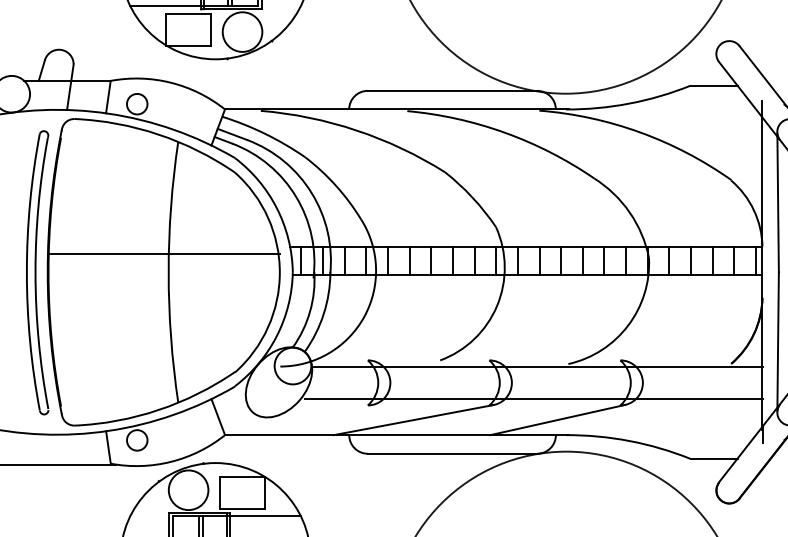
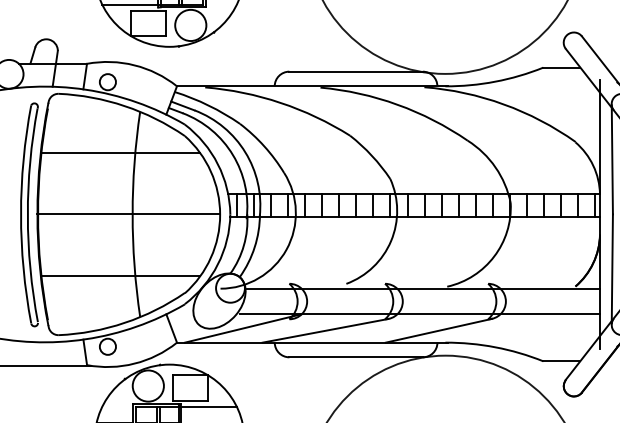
line: (152, 194) -> (119, 153), added
line: (163, 254) -> (128, 214), moved
line: (152, 350) -> (119, 276), added
line: (309, 416) -> (243, 327), added

